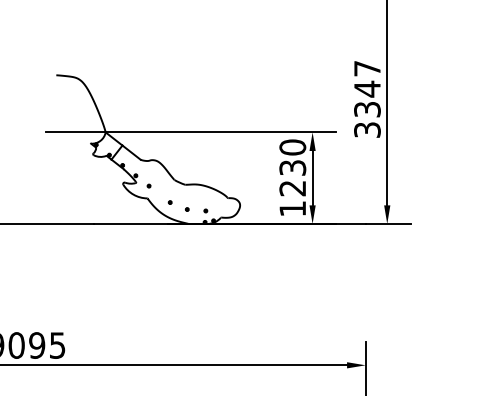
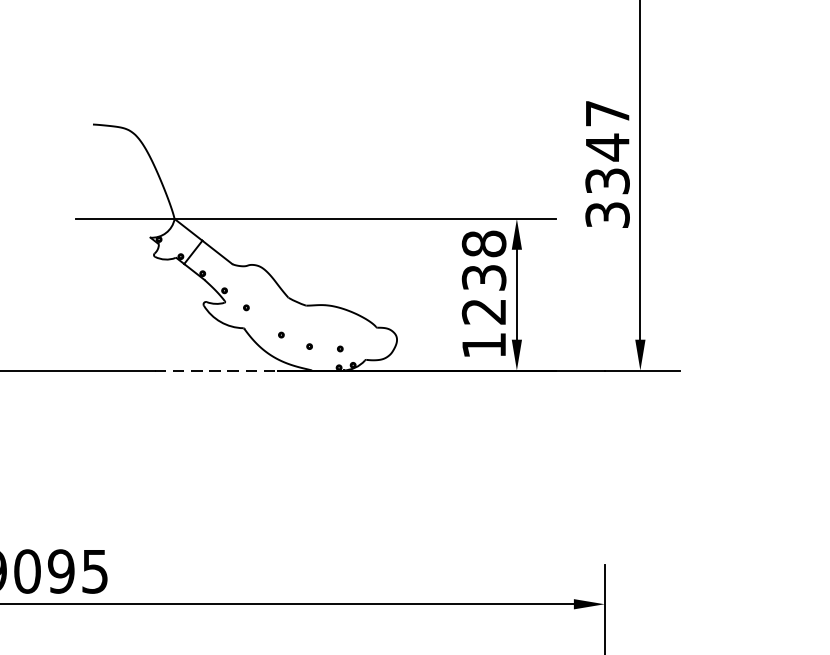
text: (292, 147) -> (483, 243), 1230 -> 1238
line: (131, 224) -> (217, 371), solid -> dashed

